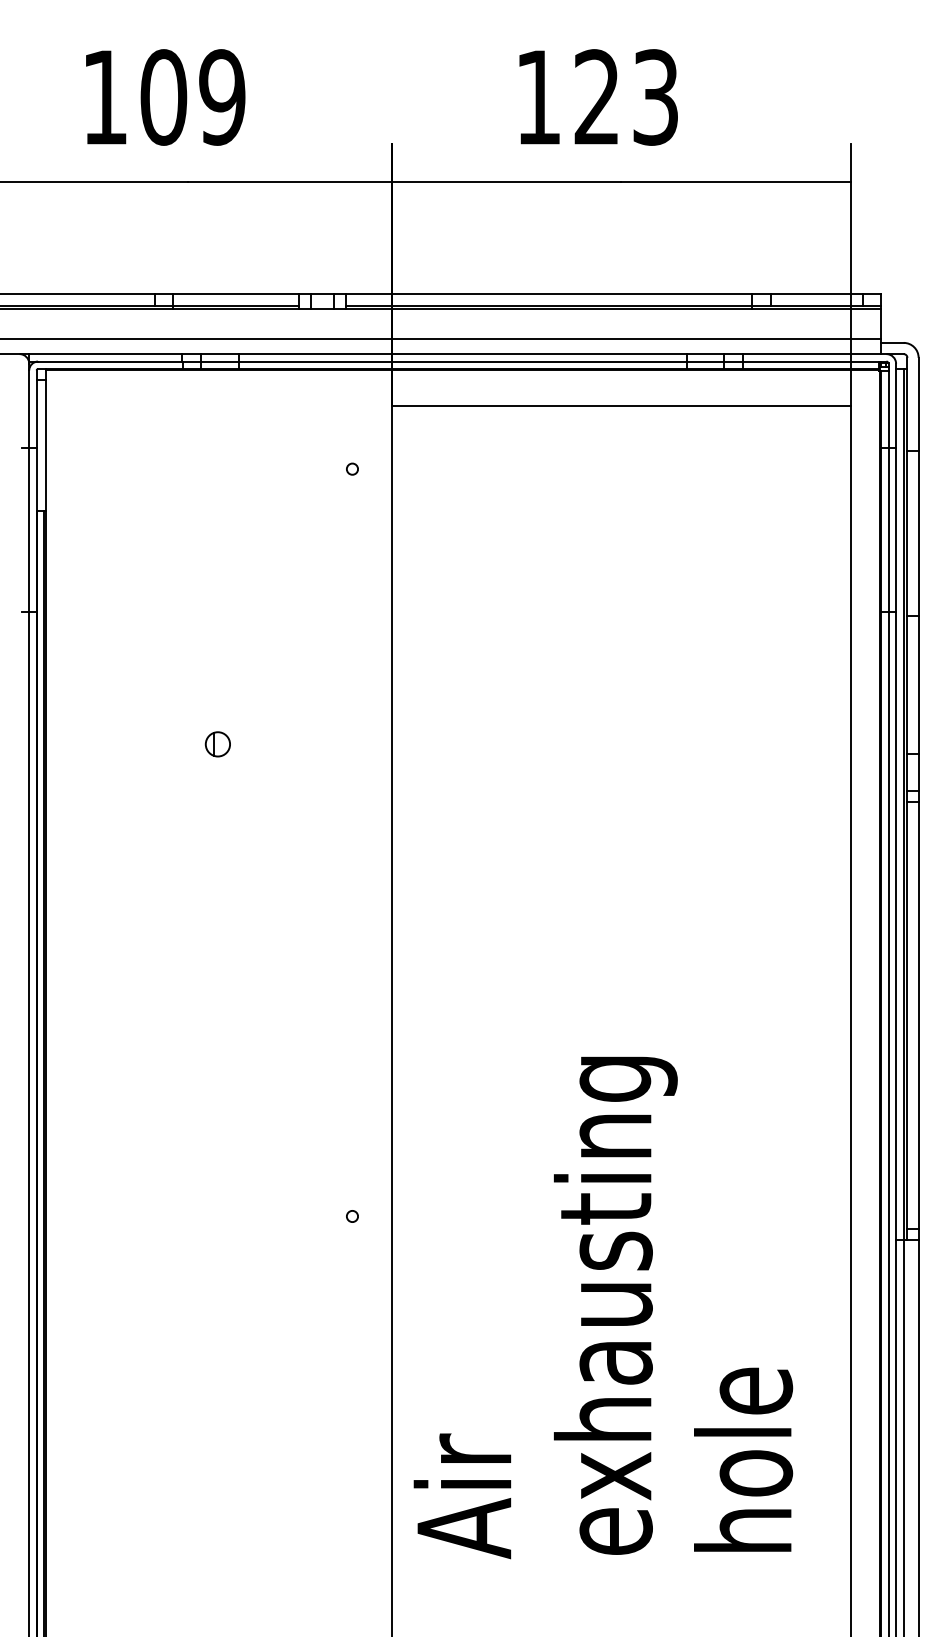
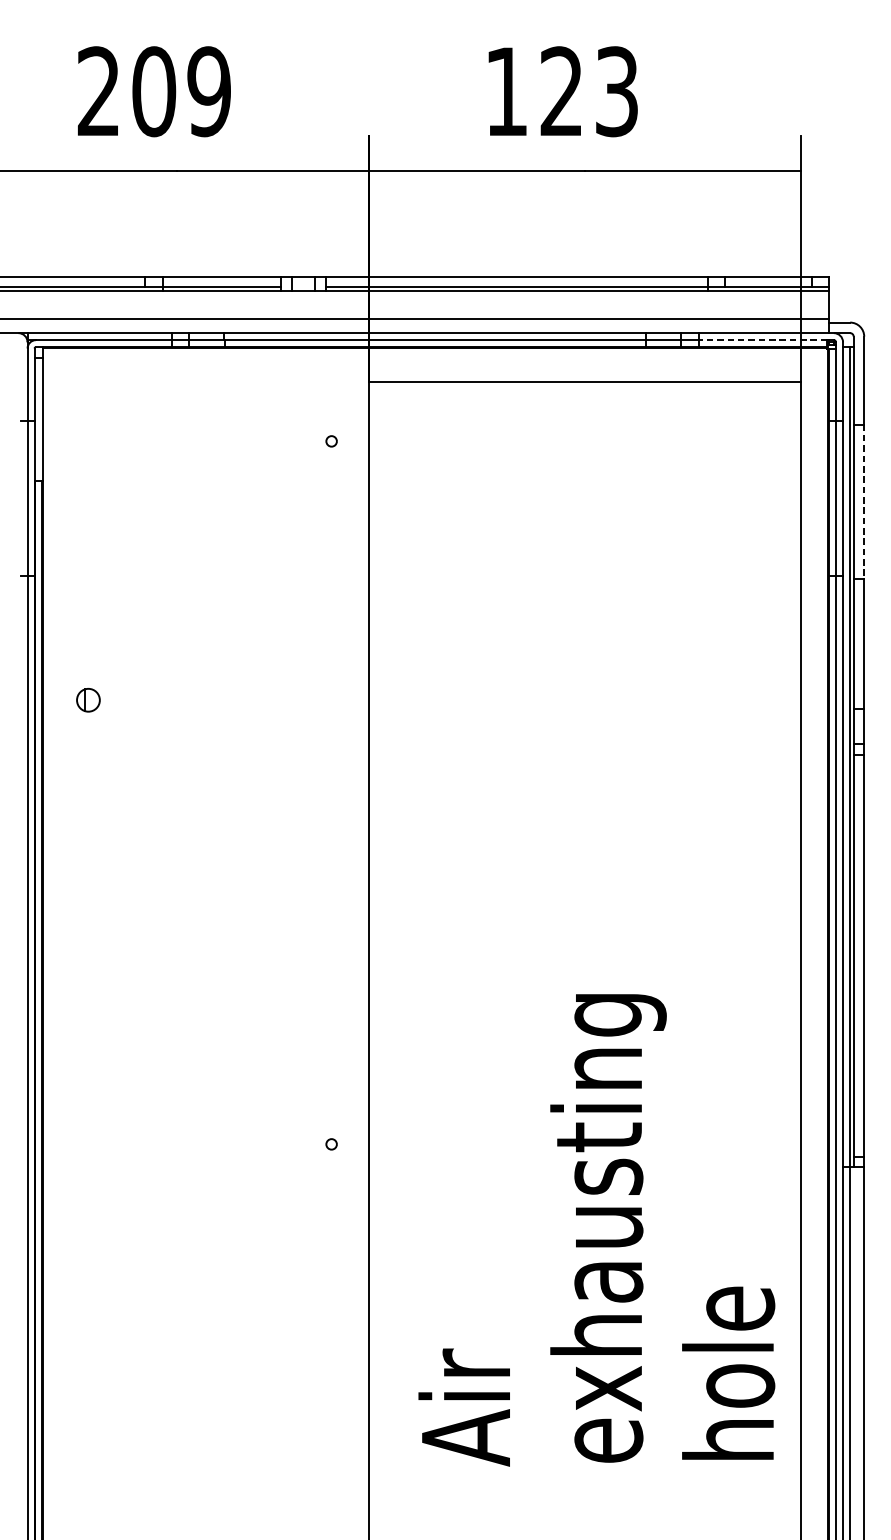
text: (104, 96) -> (98, 90), 109 -> 209
line: (810, 361) -> (762, 340), solid -> dashed
line: (918, 533) -> (864, 501), solid -> dashed
part: (217, 744) -> (88, 700), moved
text: (603, 1307) -> (596, 1230), moved

